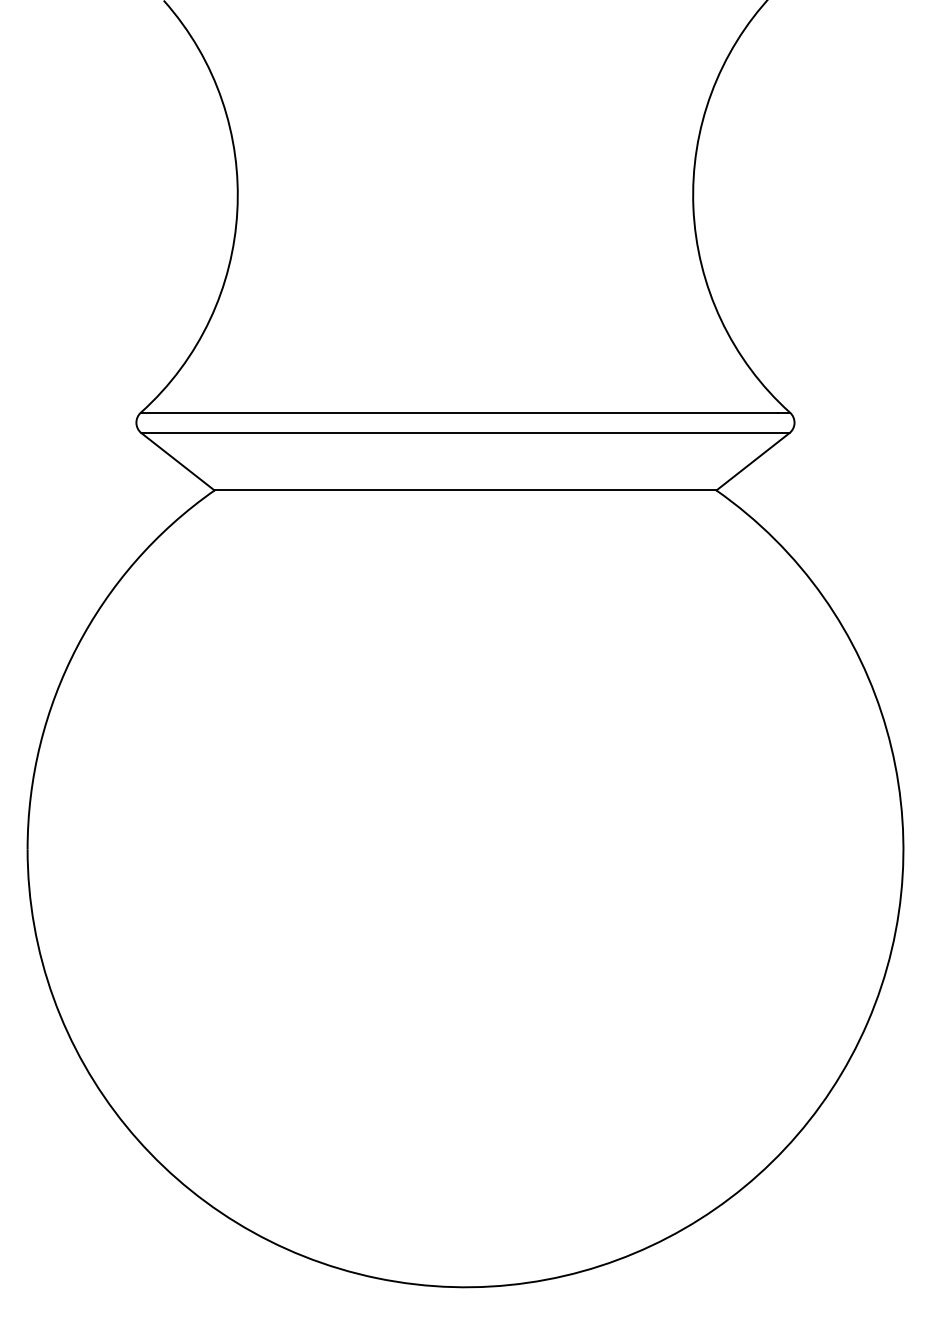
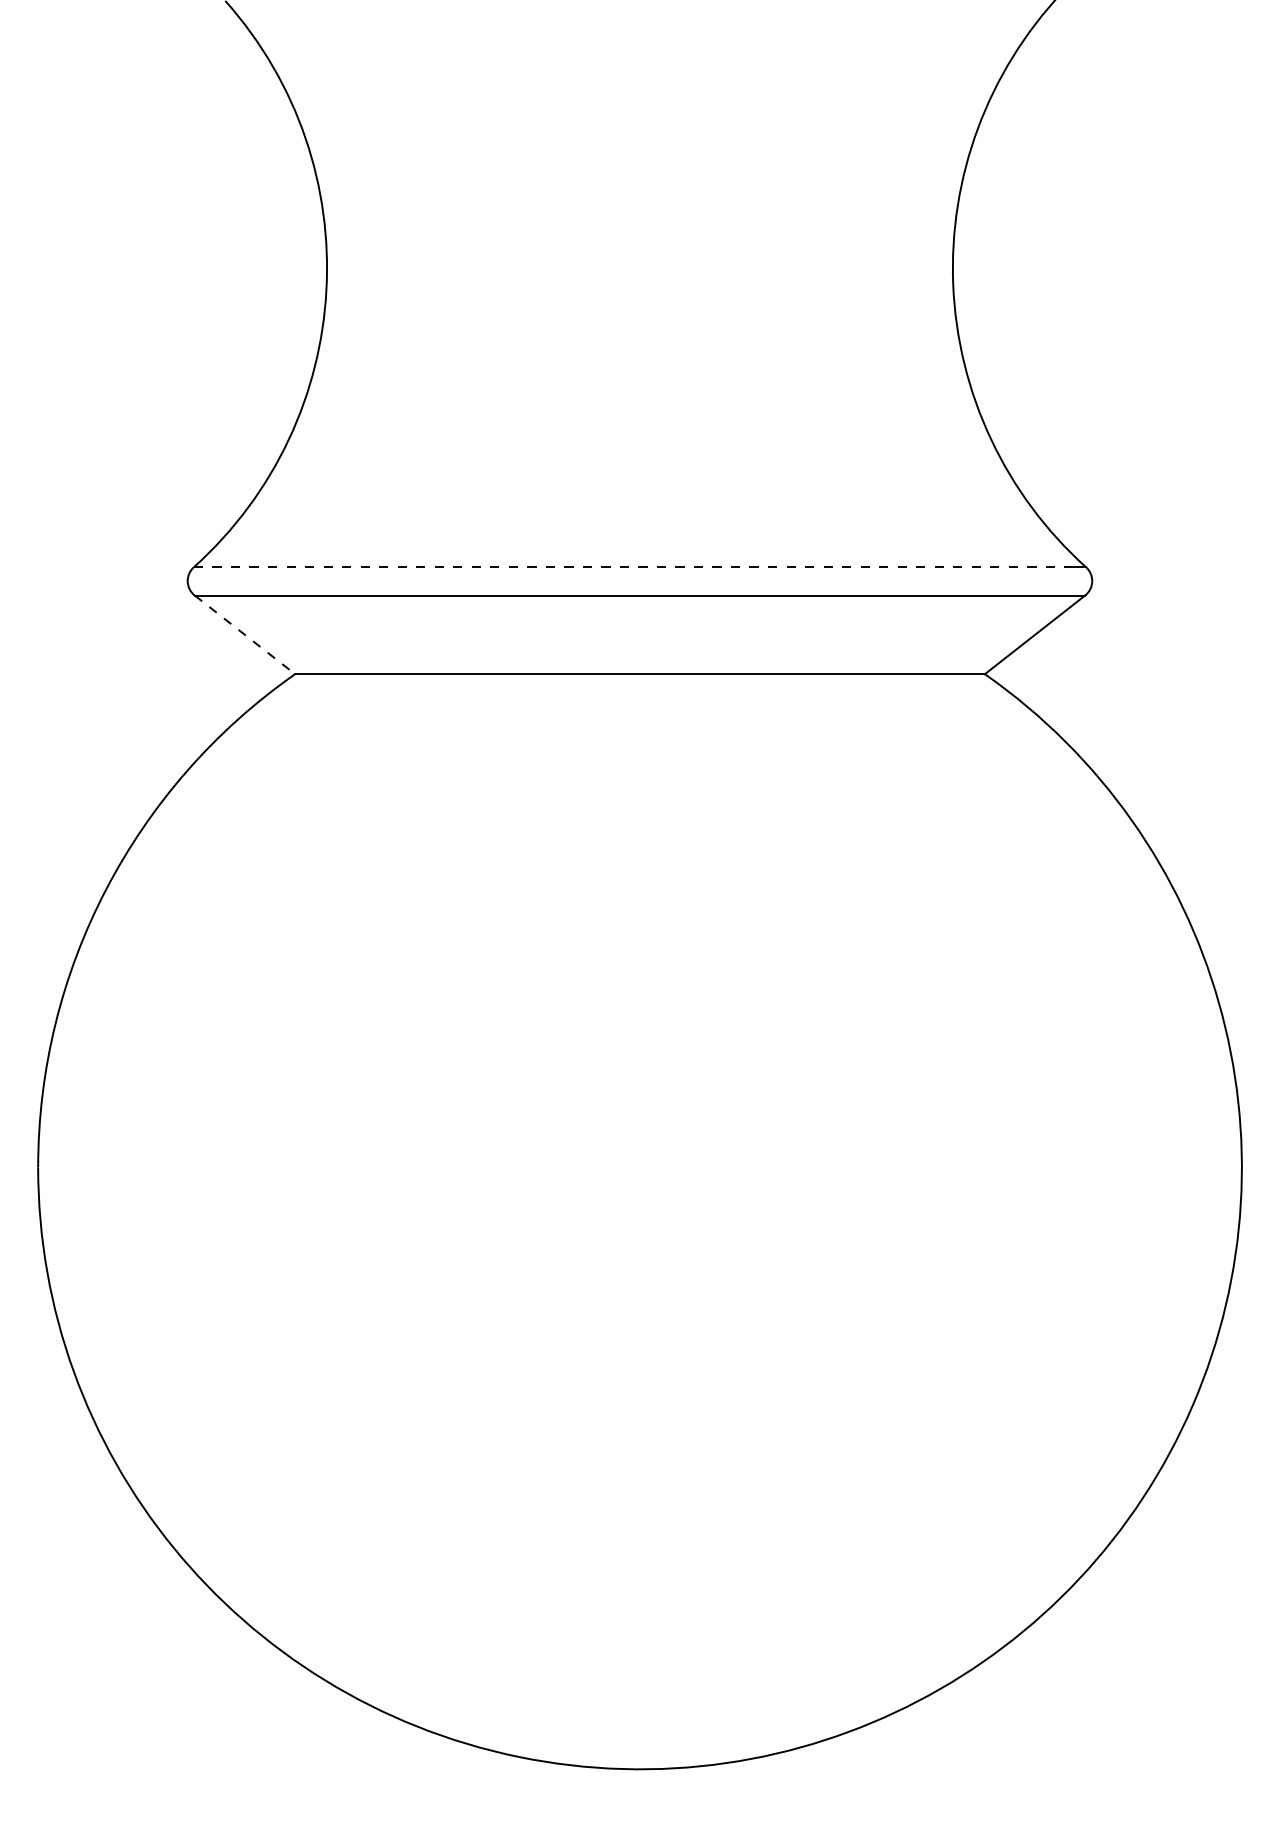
line: (459, 412) -> (631, 567), solid -> dashed
line: (177, 461) -> (244, 634), solid -> dashed

